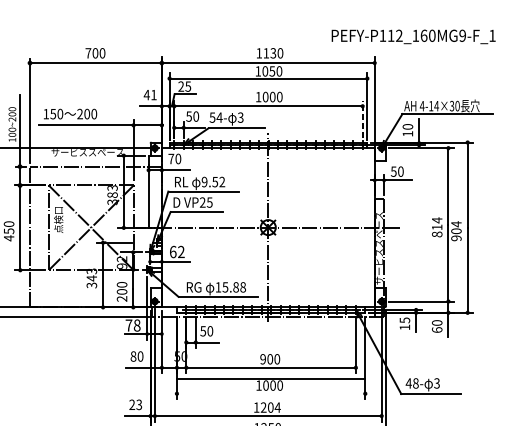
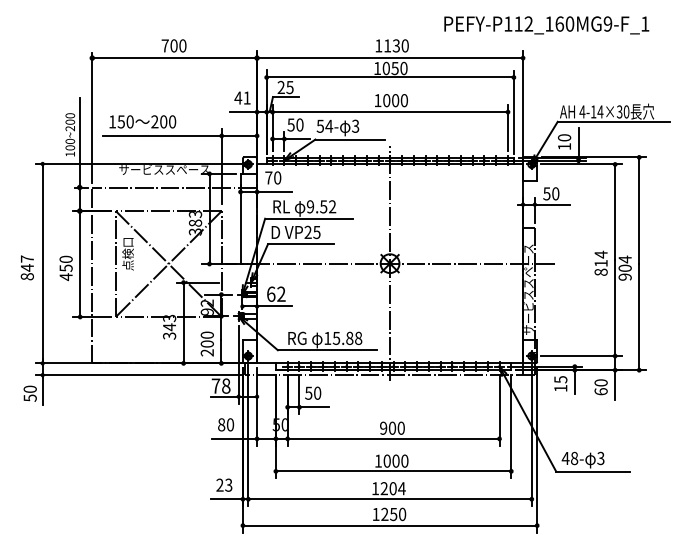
text: (413, 36) -> (546, 25), moved
line: (363, 118) -> (508, 127), dashed -> solid
line: (271, 378) -> (393, 471), moved

